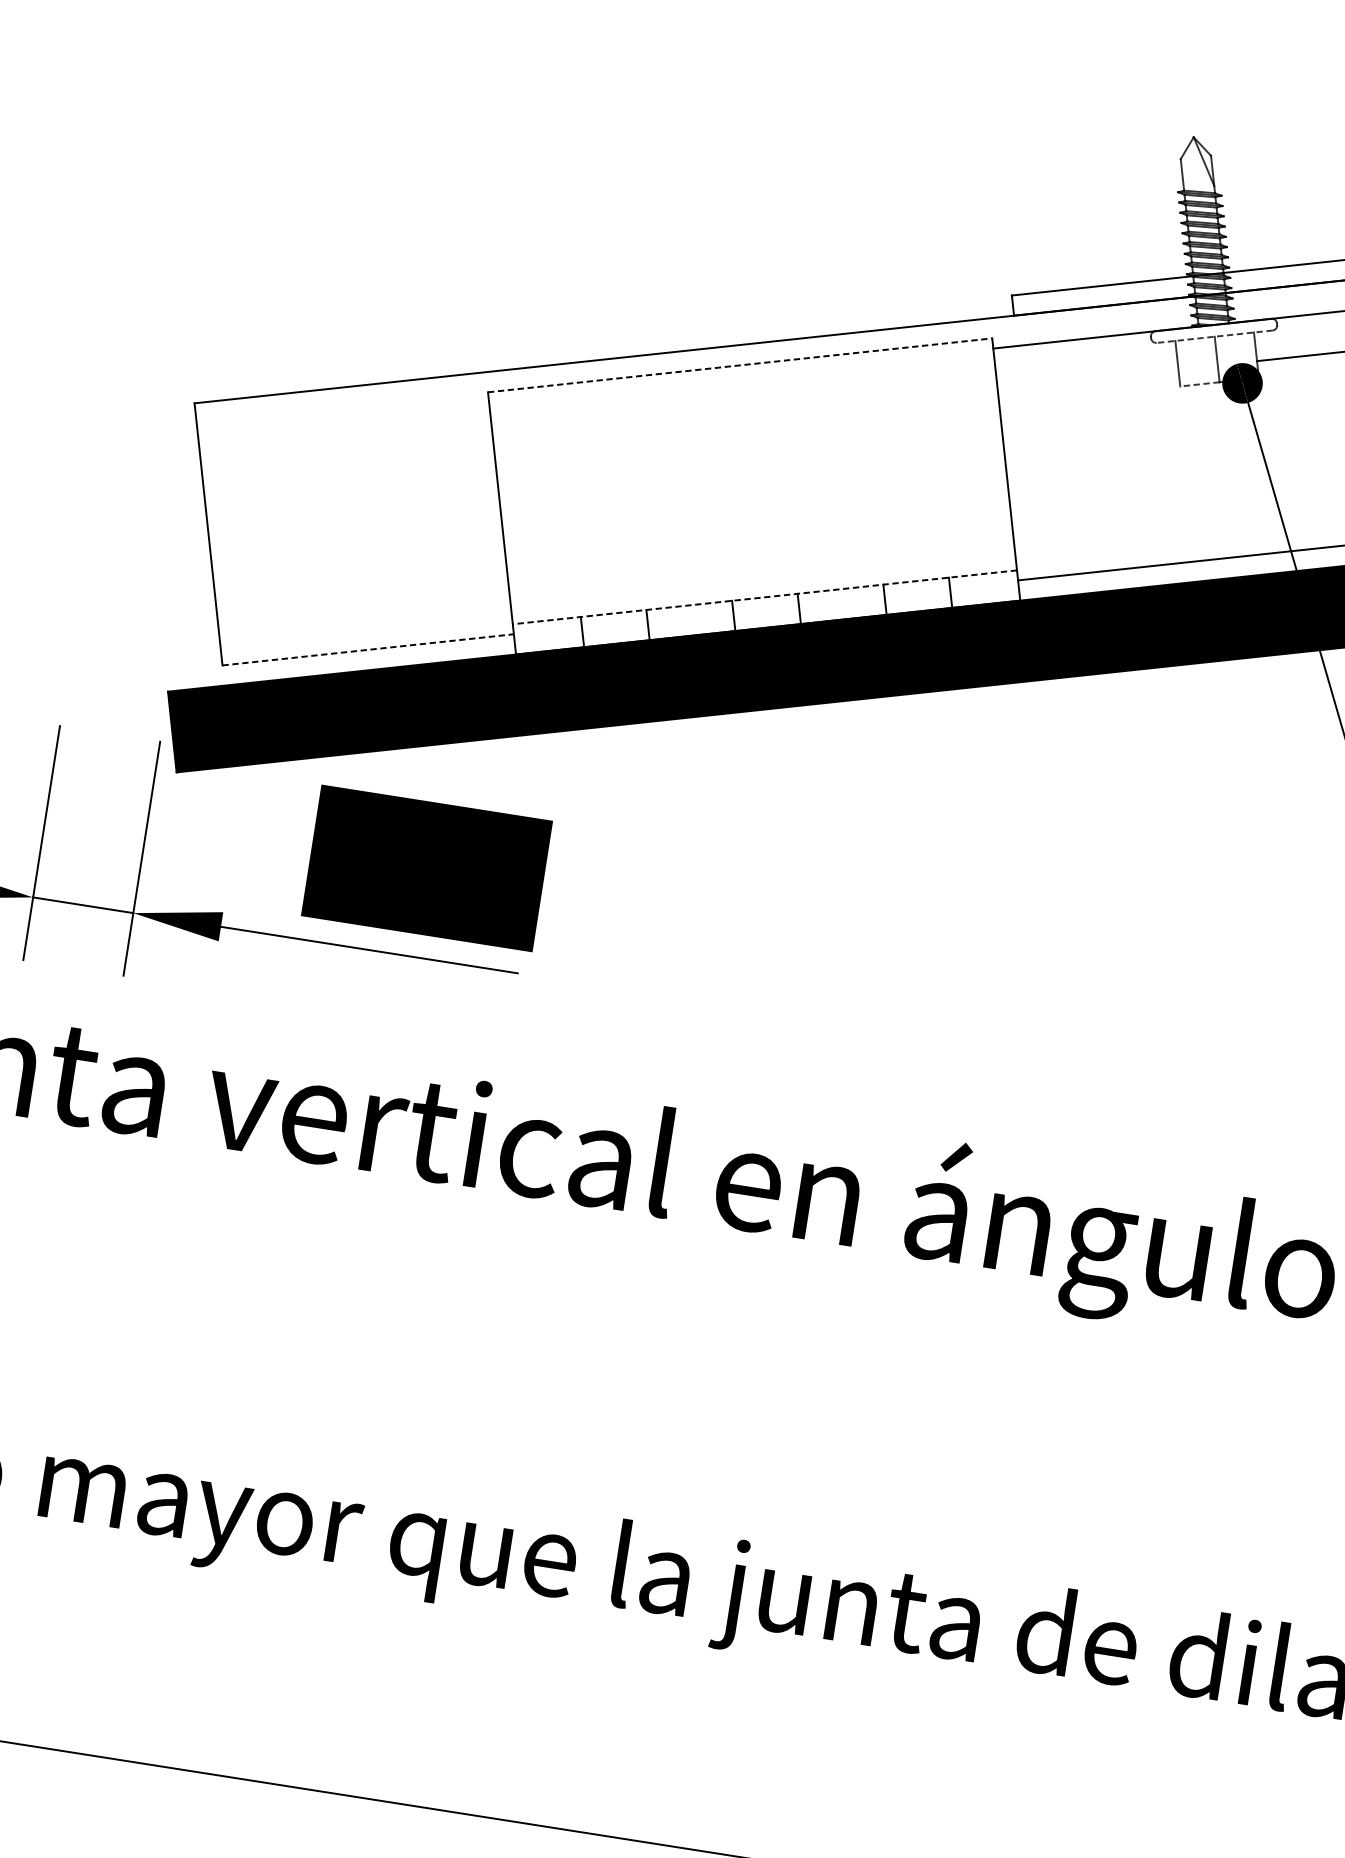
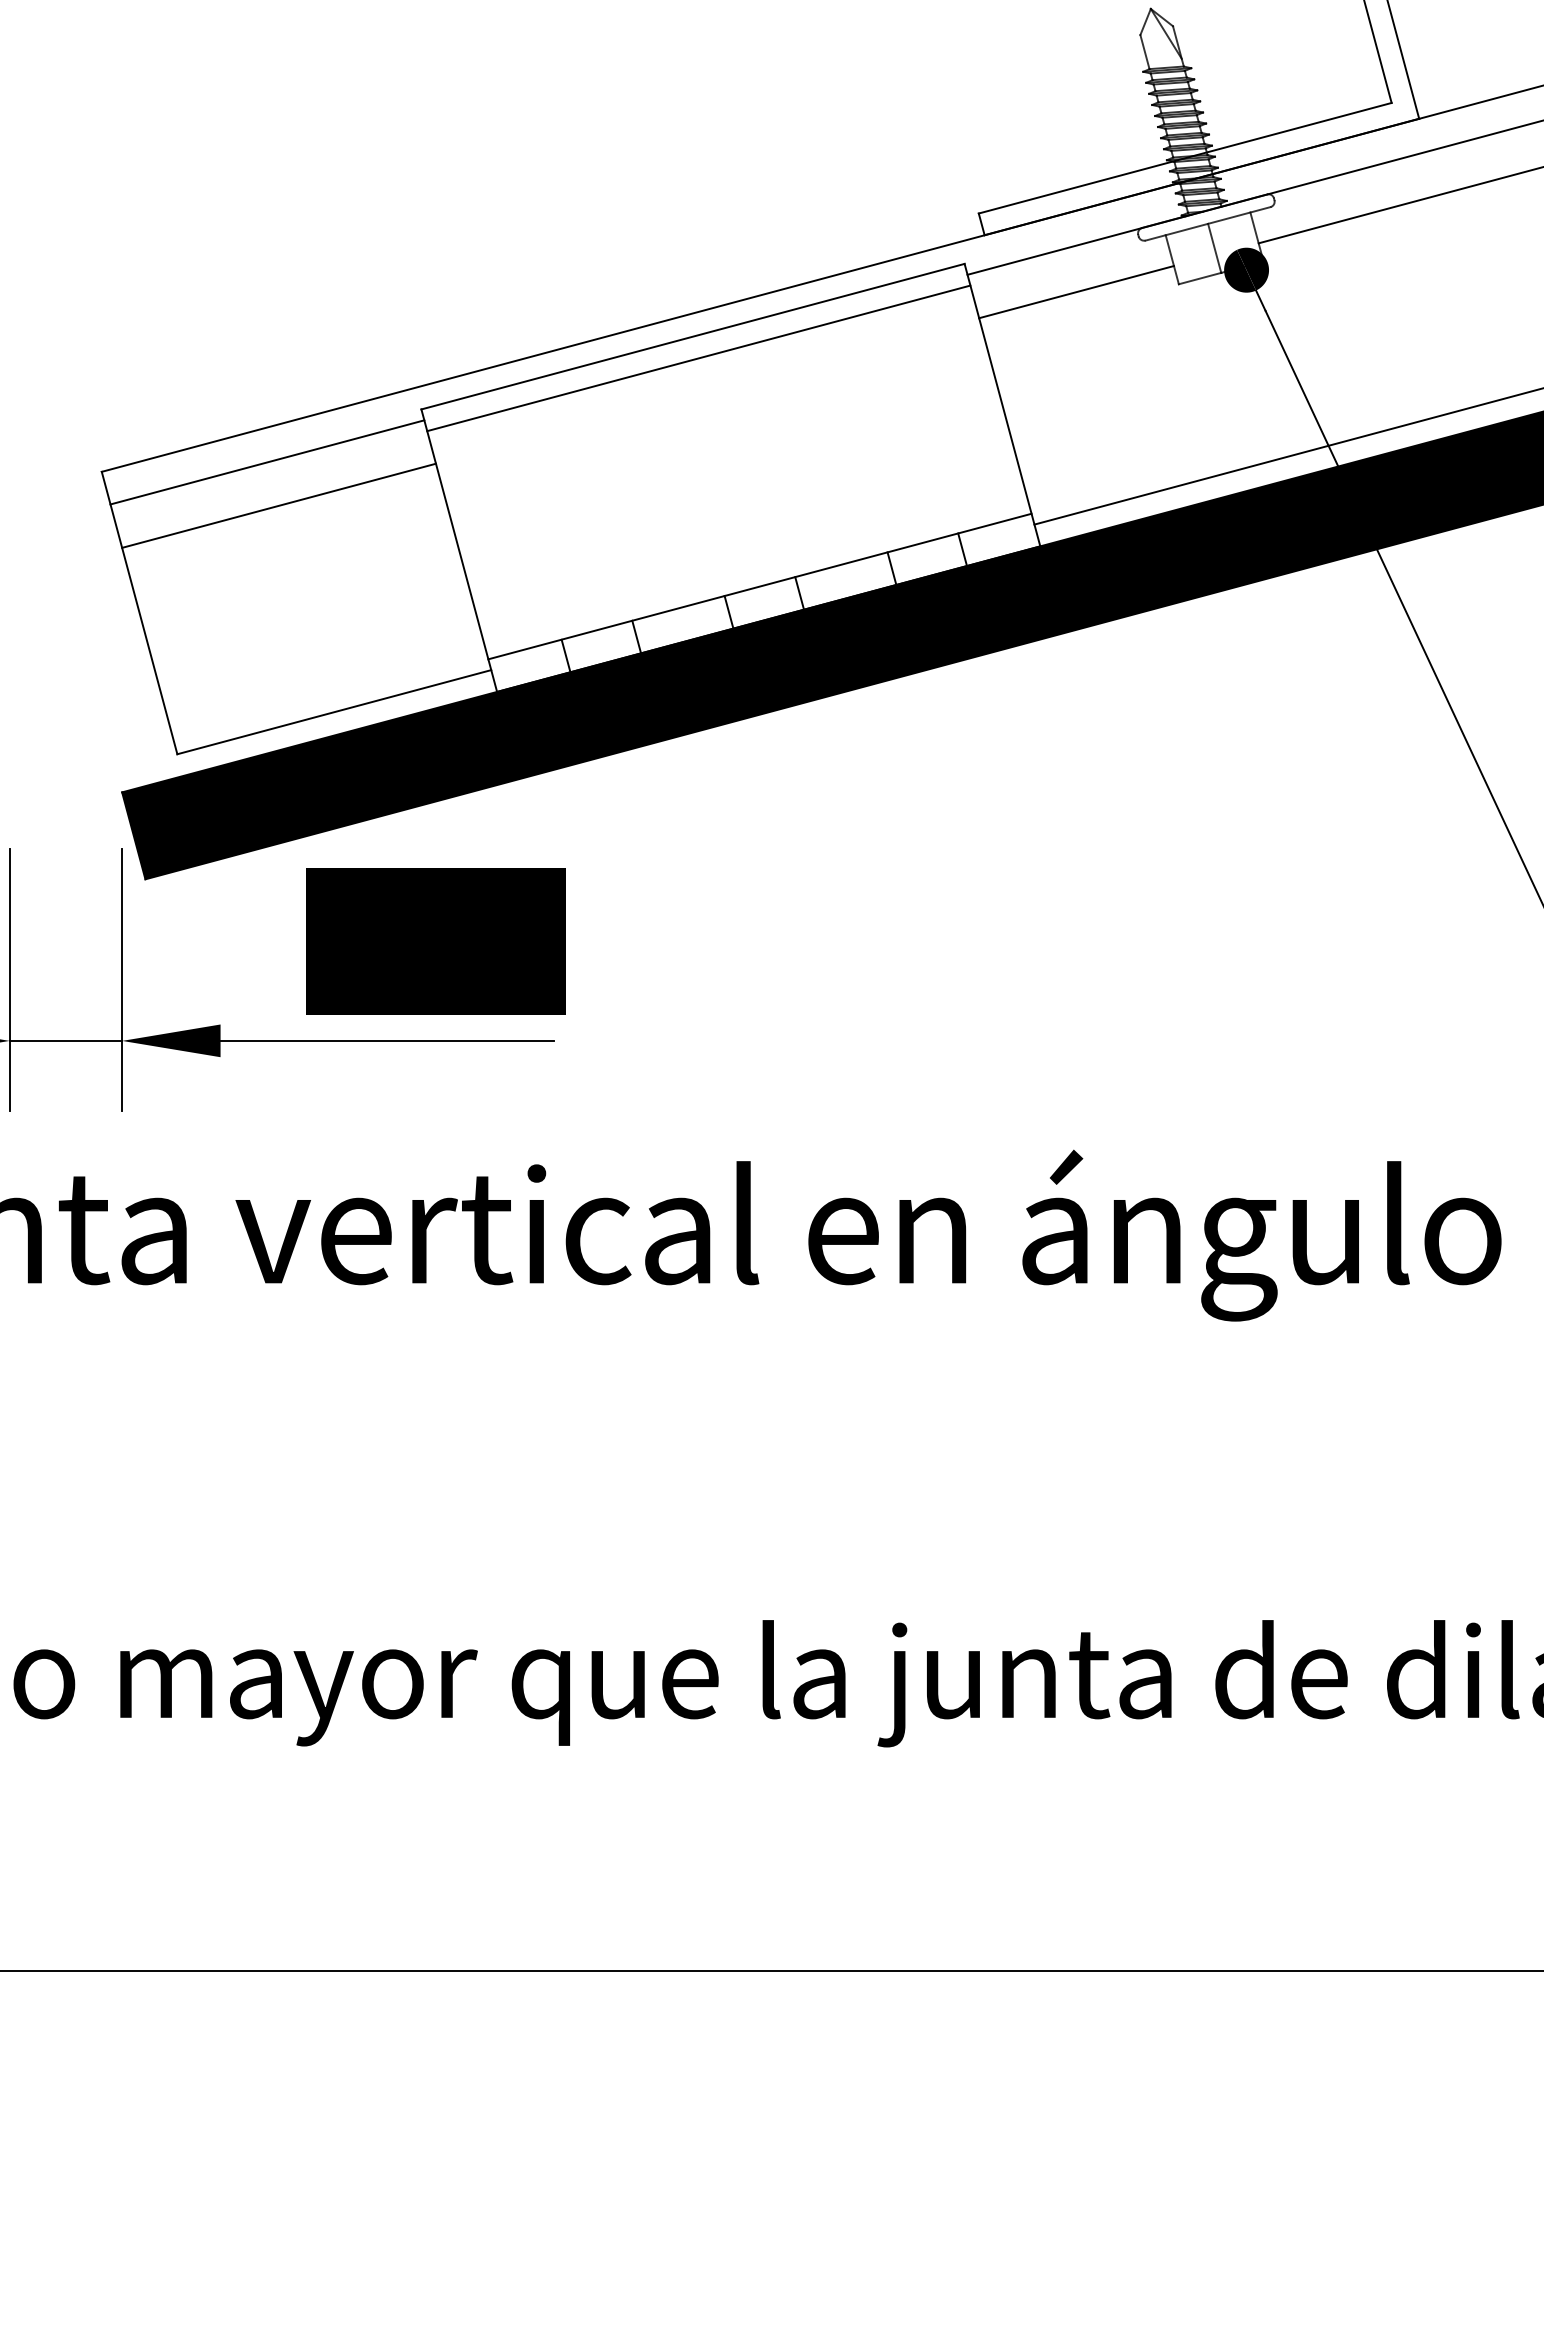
line: (1215, 336) -> (1208, 223), dashed -> solid
line: (740, 365) -> (693, 336), dashed -> solid
line: (1087, 379) -> (1076, 292), added
line: (1200, 384) -> (1200, 278), dashed -> solid
line: (741, 385) -> (698, 358), added
line: (343, 418) -> (267, 462), added
line: (347, 457) -> (278, 505), added
line: (764, 597) -> (759, 586), dashed -> solid
line: (368, 650) -> (334, 712), dashed -> solid

